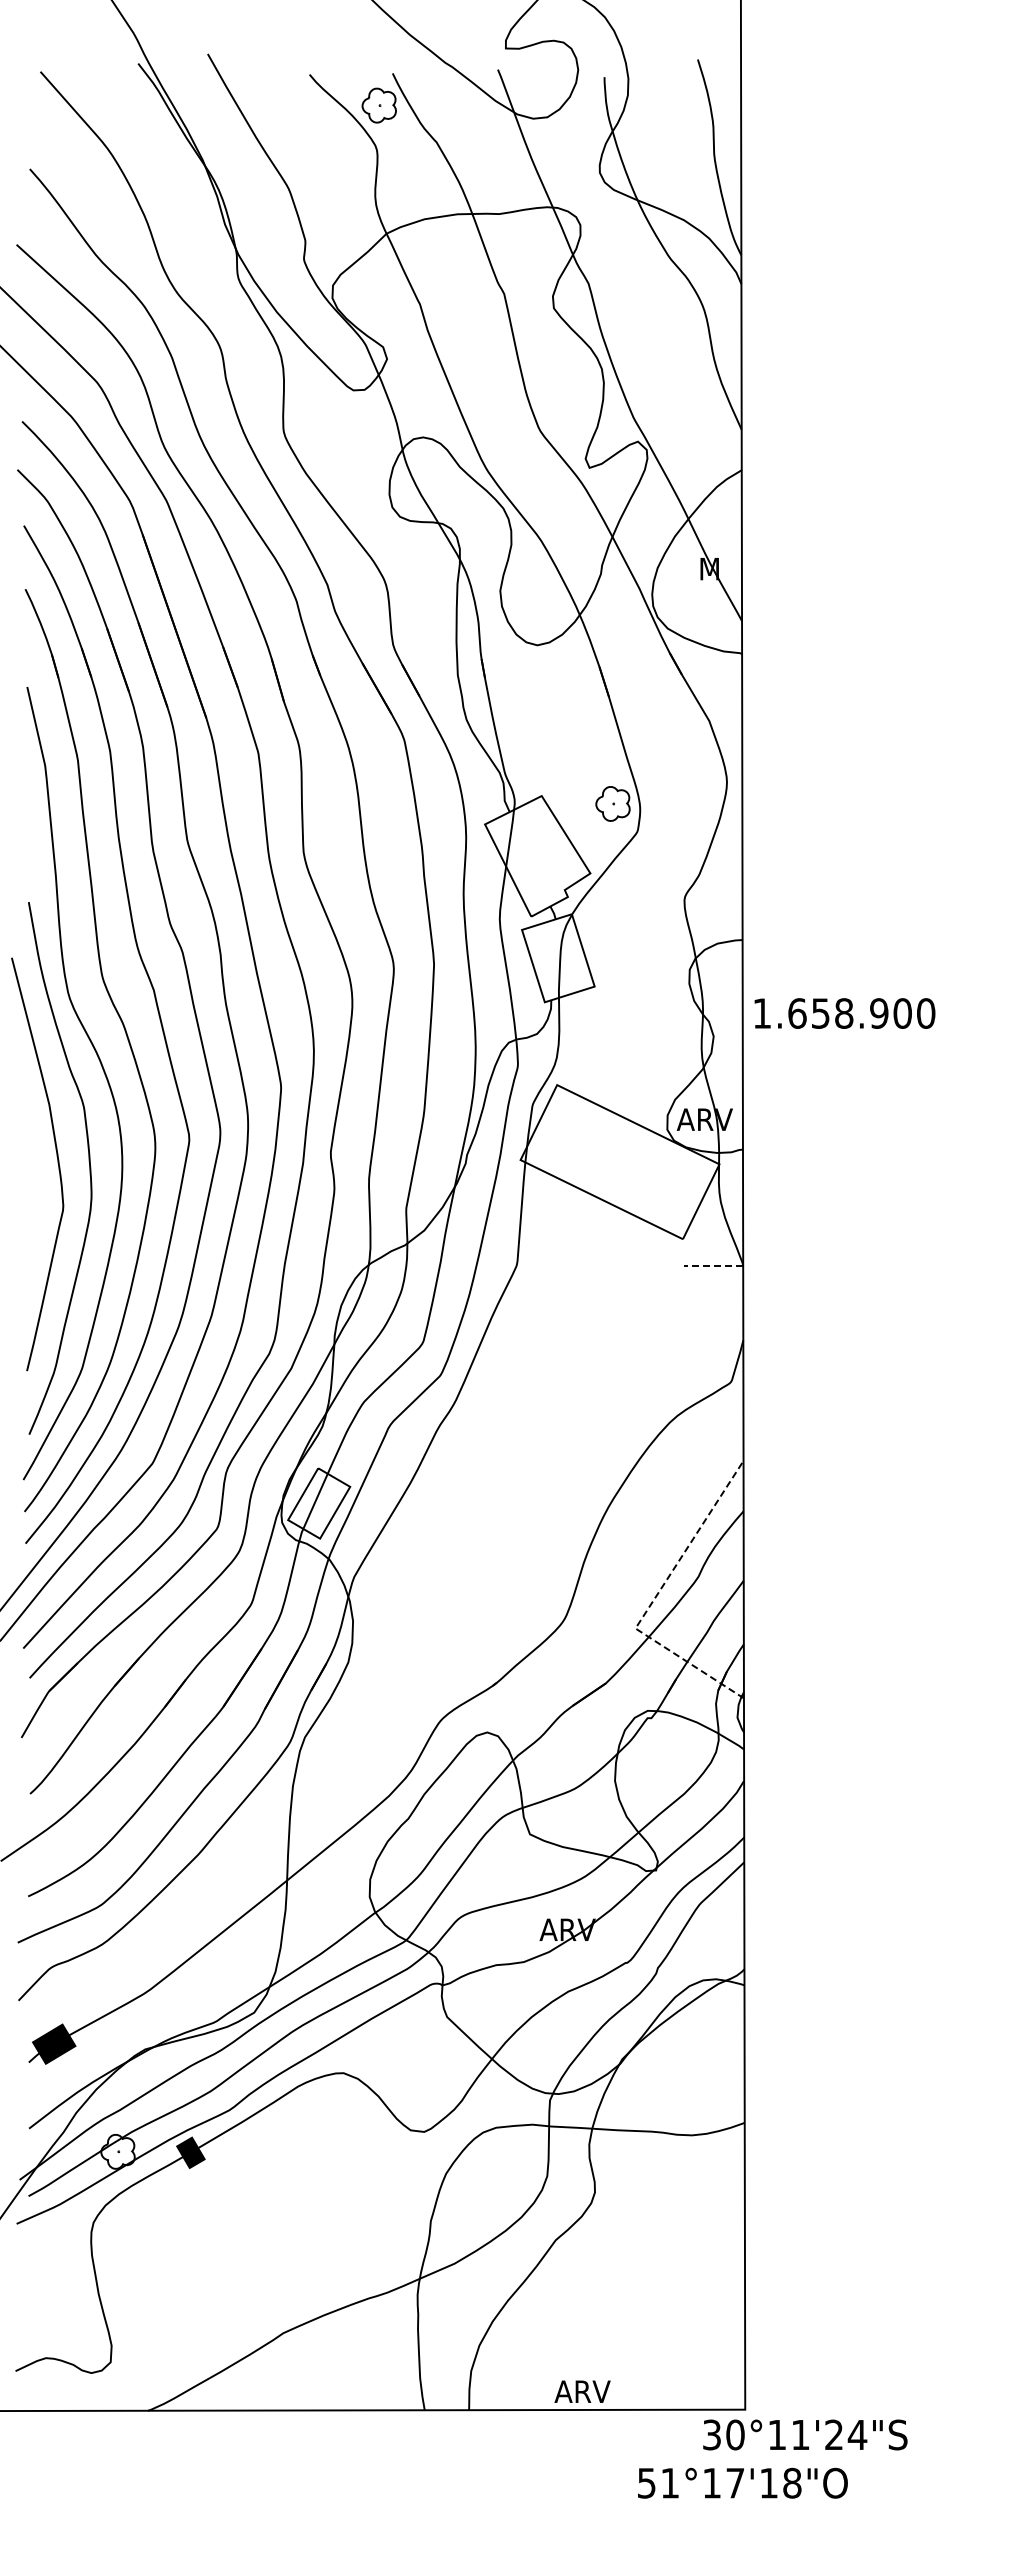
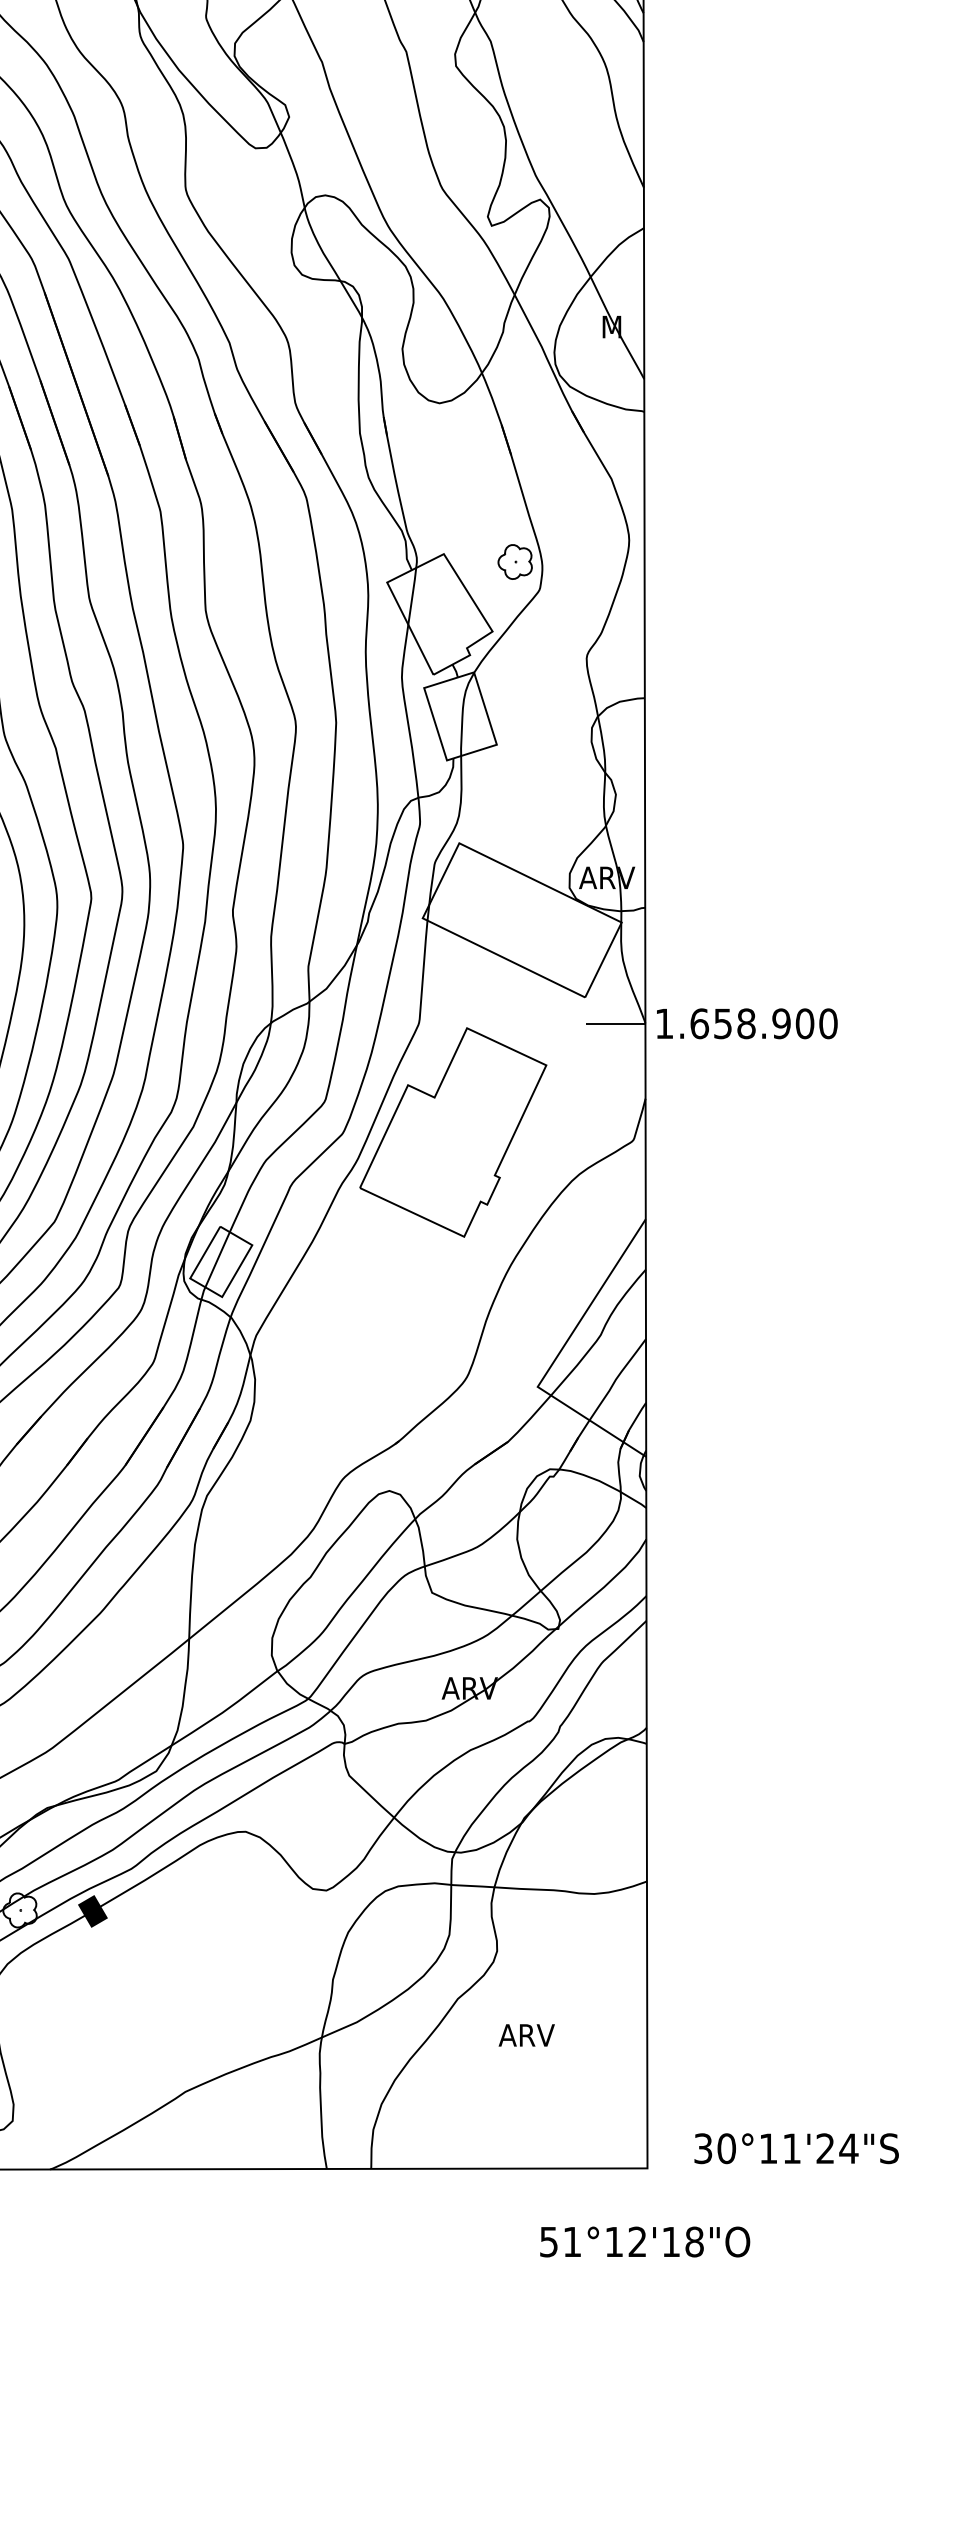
text: (844, 1013) -> (746, 1023), moved
line: (713, 1265) -> (615, 1023), dashed -> solid
part: (551, 1374) -> (453, 1132), added
line: (654, 1599) -> (556, 1357), dashed -> solid
text: (582, 2391) -> (526, 2035), moved
text: (805, 2434) -> (796, 2148), moved
text: (734, 2482) -> (636, 2241), 51°17'18"O -> 51°12'18"O

